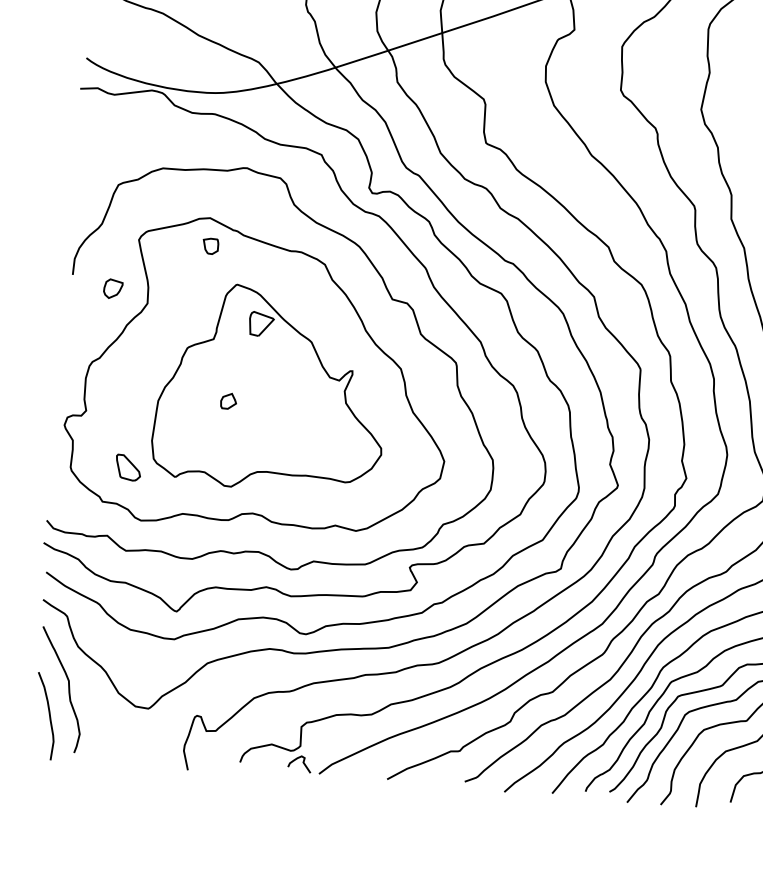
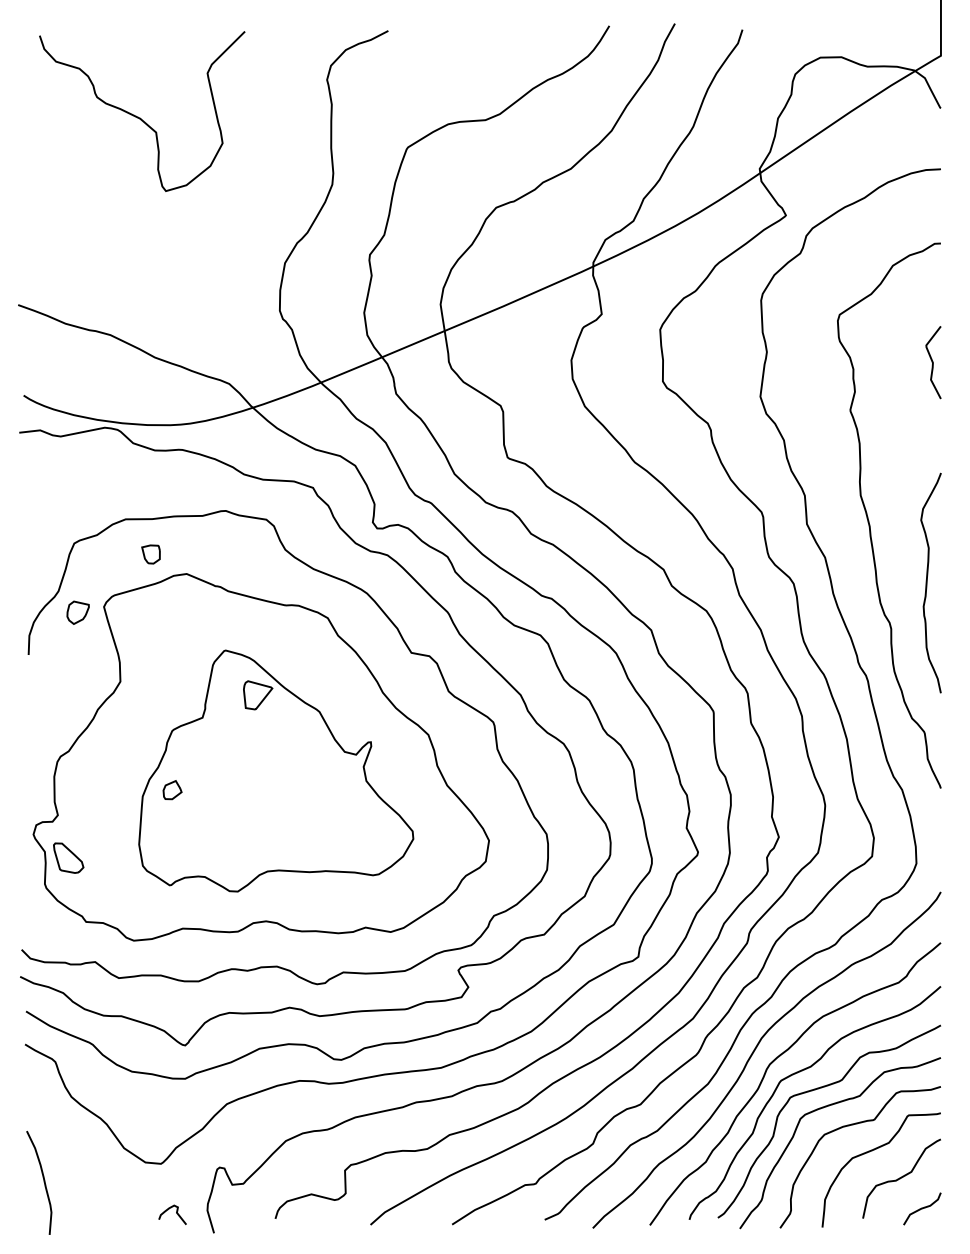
part: (210, 246) -> (150, 554), moved
part: (112, 288) -> (77, 612), moved
part: (228, 401) -> (172, 790), moved
part: (128, 467) -> (68, 857), moved
curve: (68, 687) -> (63, 1146), removed
curve: (303, 763) -> (176, 1213), moved

